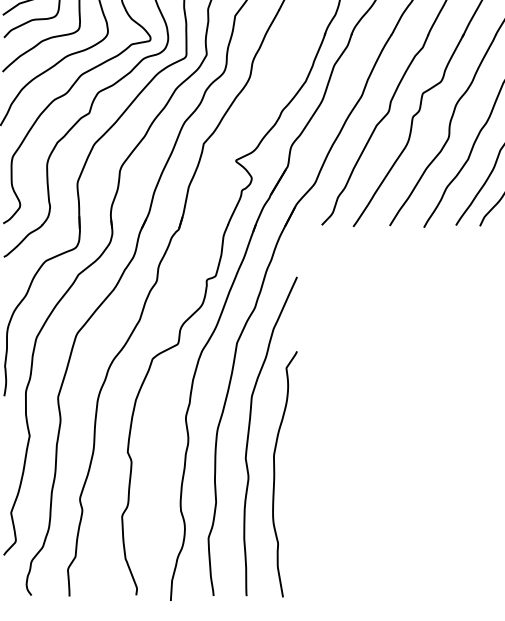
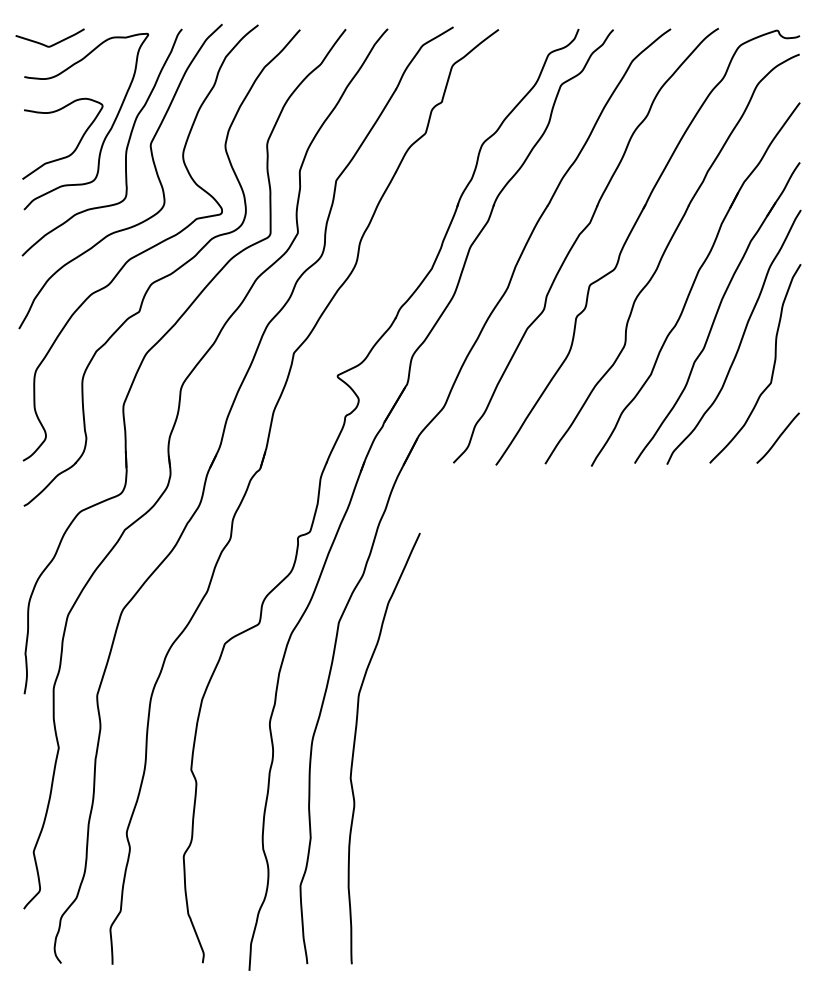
curve: (275, 474) -> (390, 799), removed

